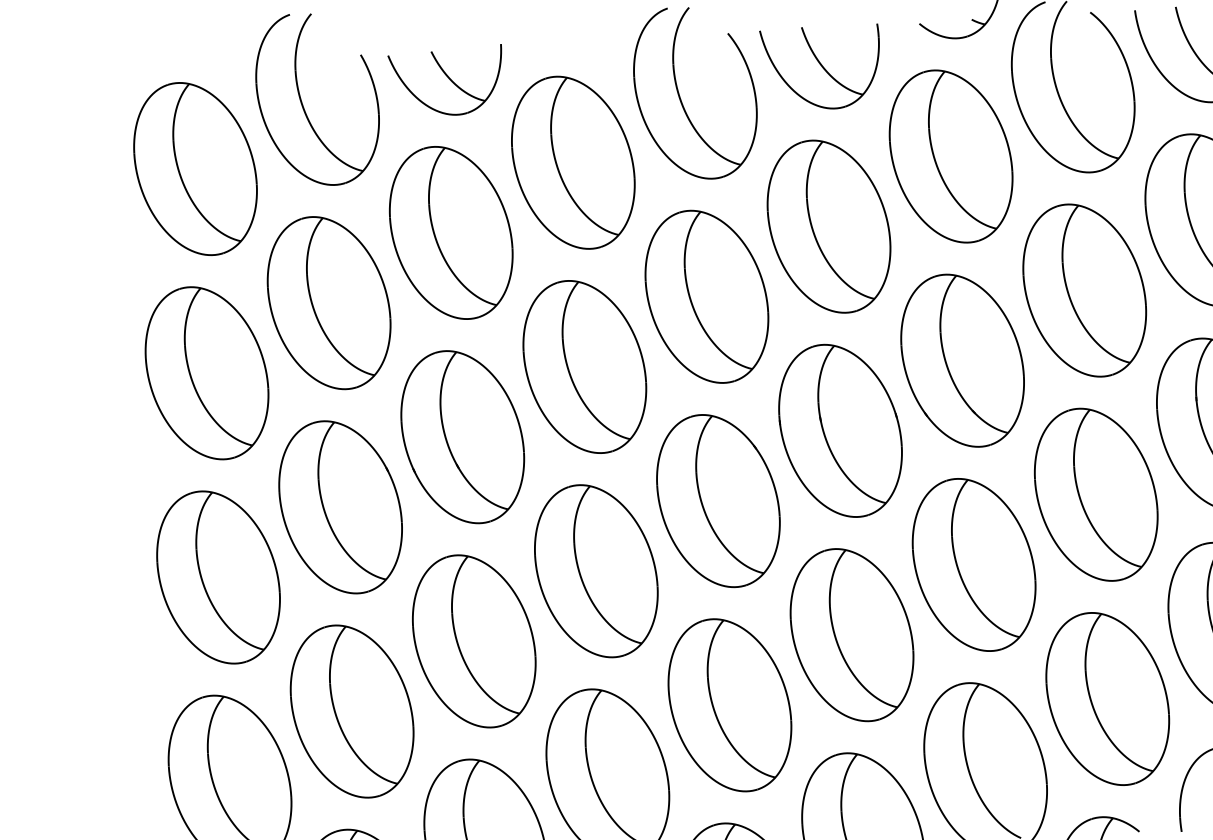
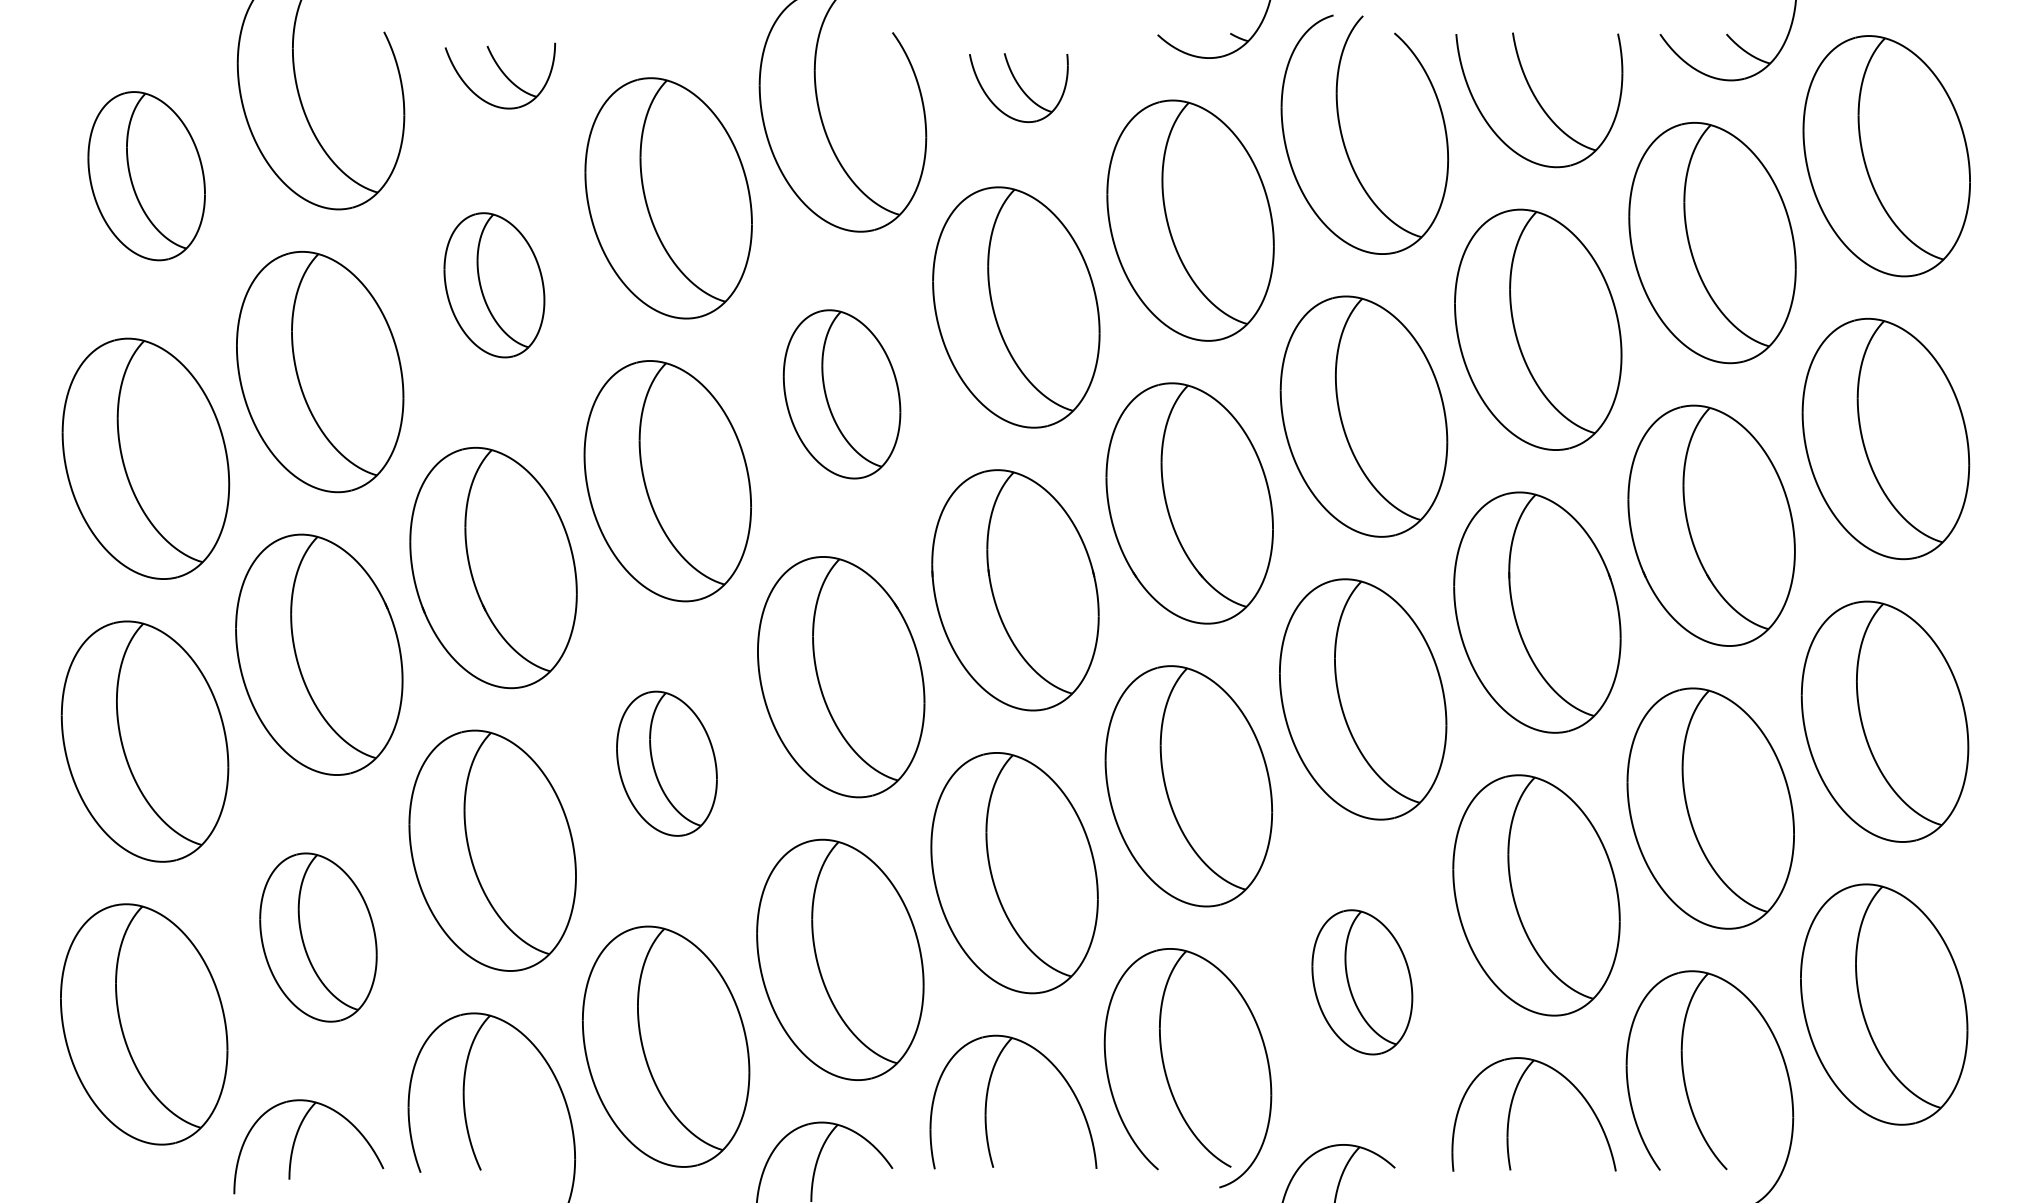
part: (821, 67) -> (1018, 87), size x0.6
part: (446, 81) -> (500, 75), size x0.7
part: (195, 169) -> (146, 176), size x0.7
part: (451, 233) -> (494, 285), size x0.6
part: (706, 296) -> (841, 394), size x0.7
part: (595, 570) -> (666, 763), size x0.6
part: (1107, 699) -> (1362, 982), size x0.6
part: (352, 711) -> (318, 937), size x0.7

